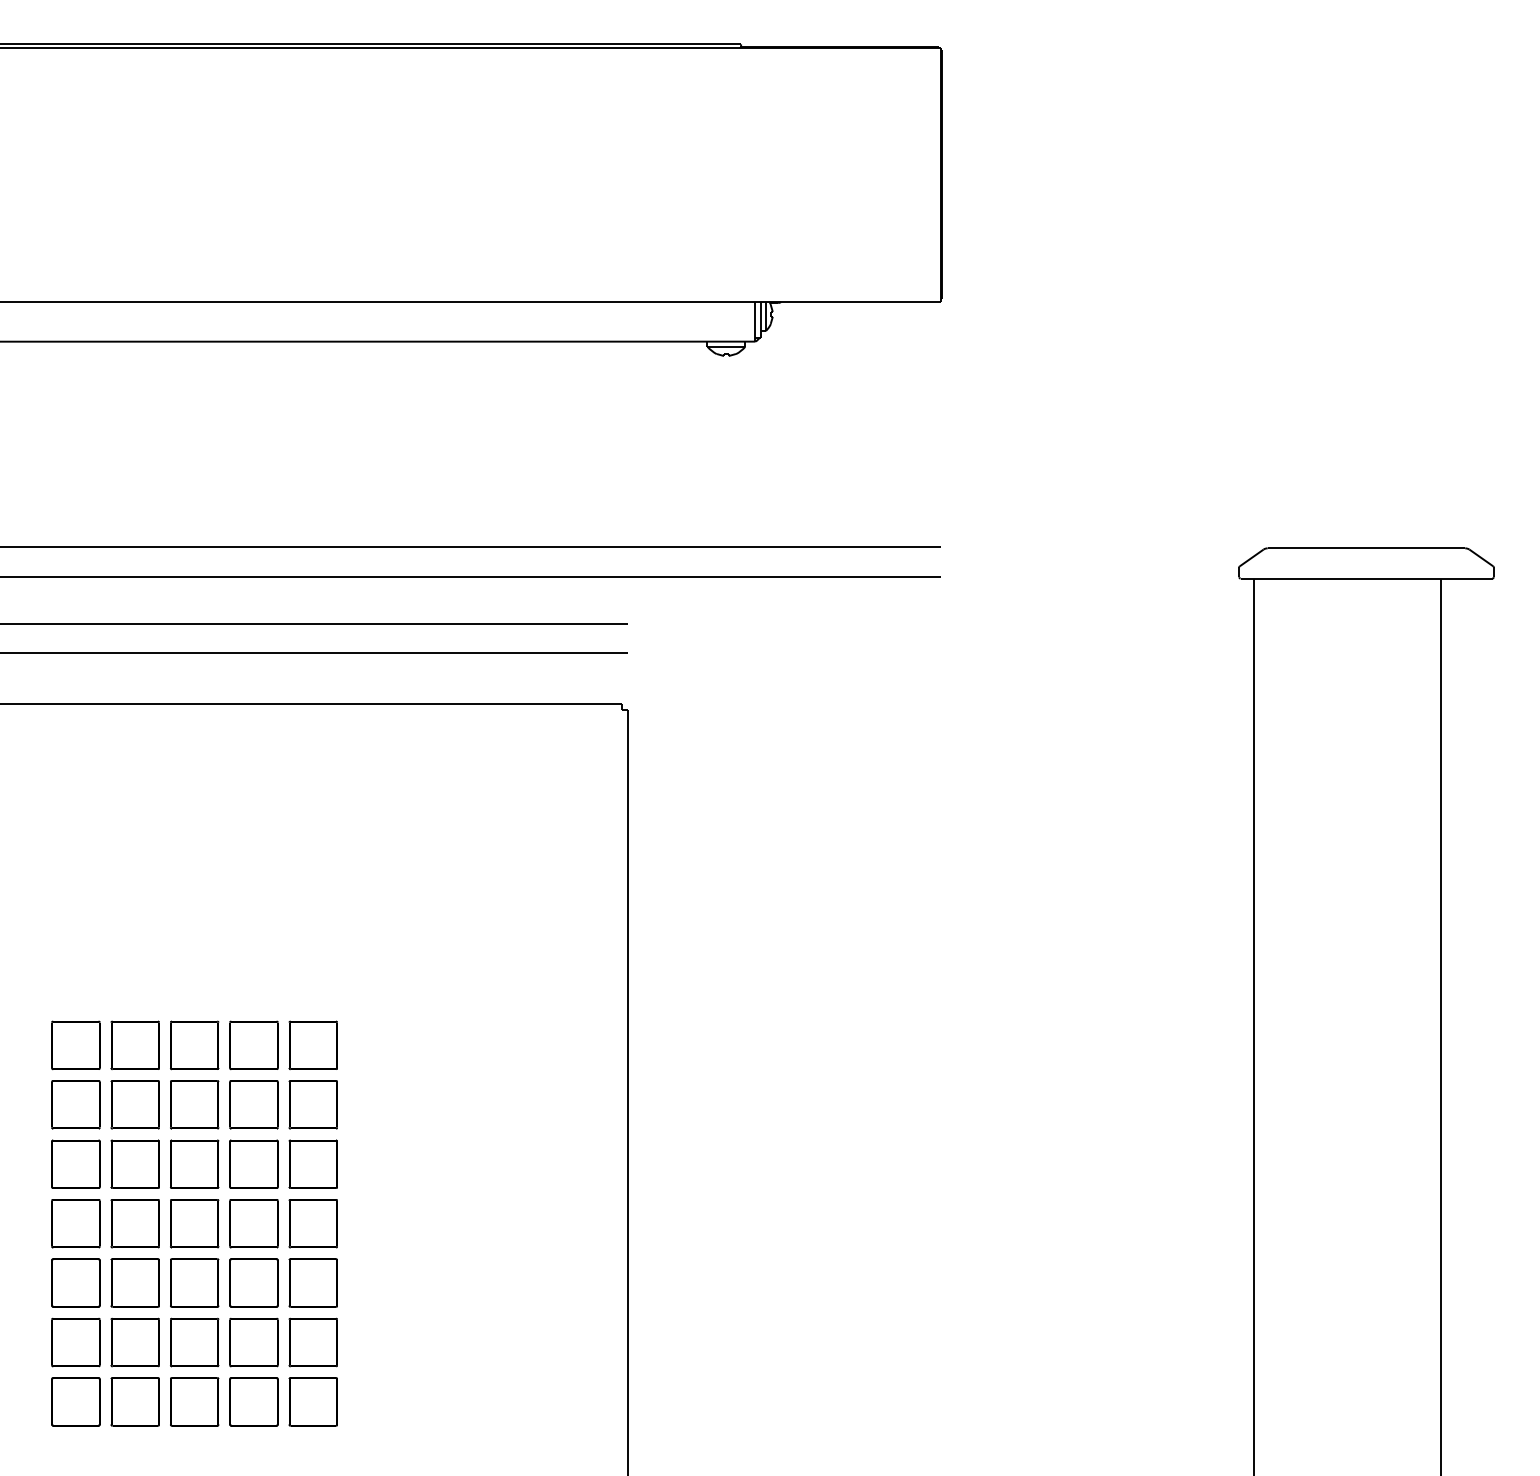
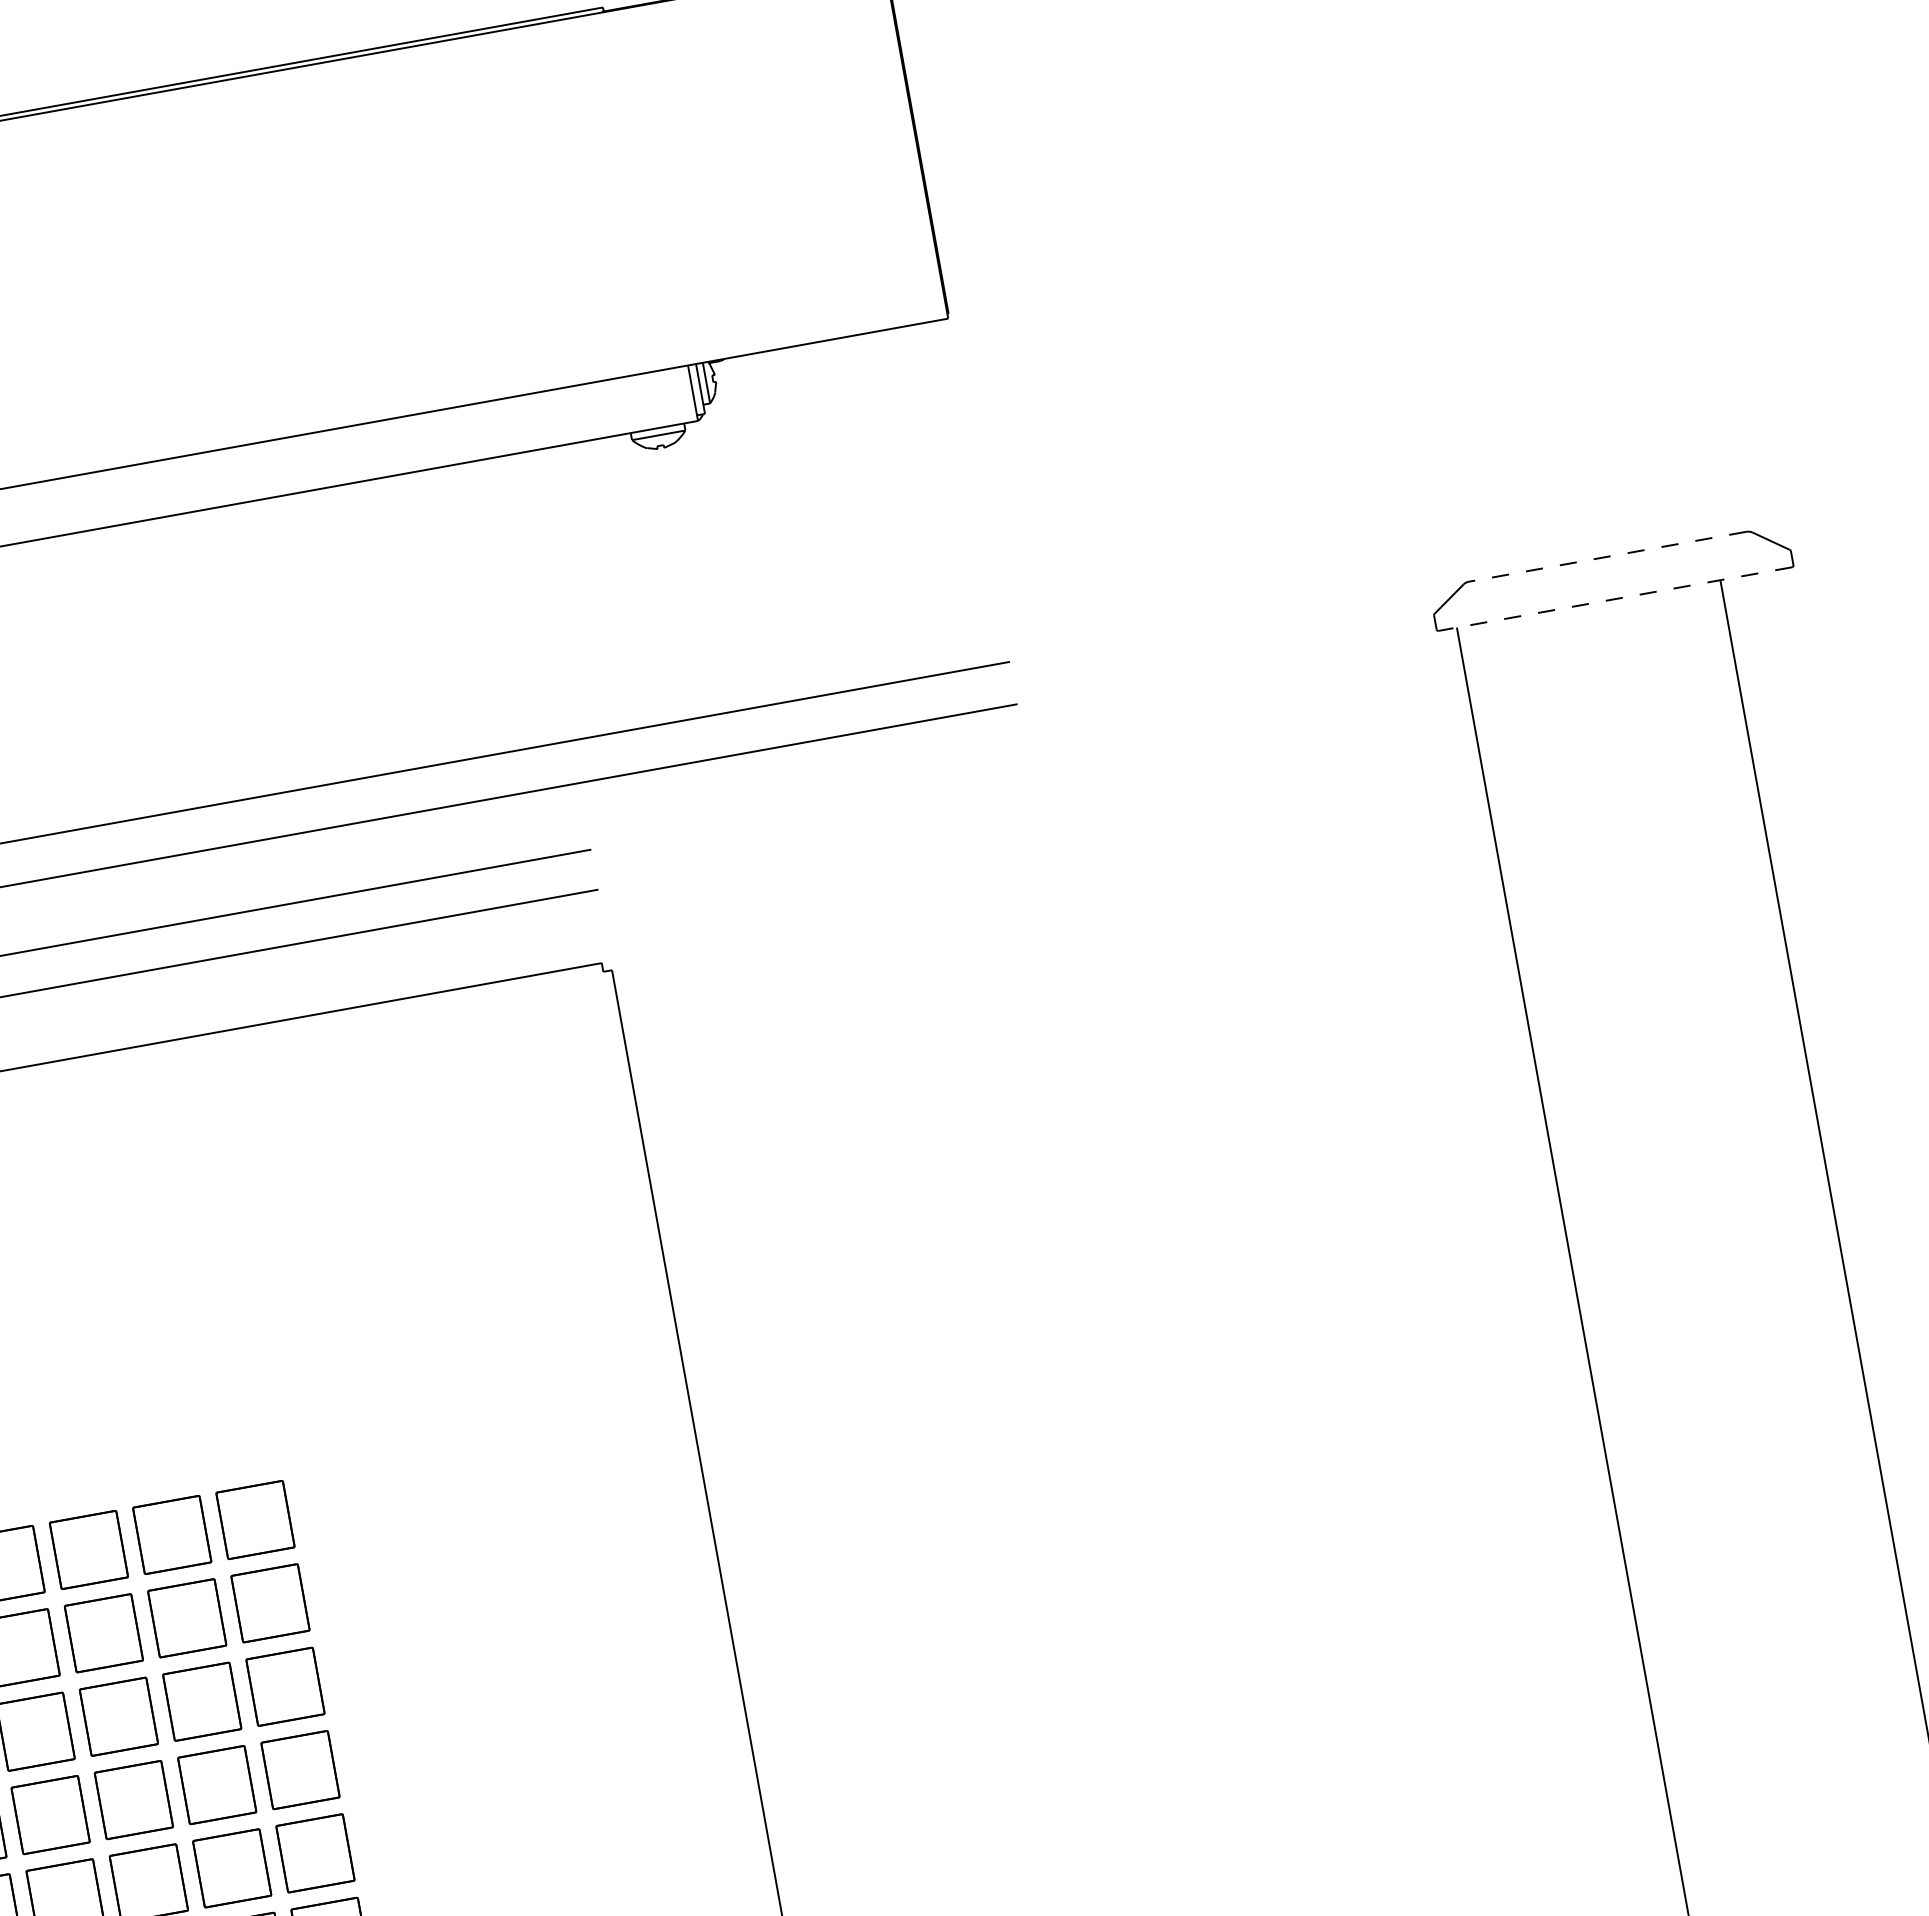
line: (1366, 548) -> (1607, 556), solid -> dashed
line: (1366, 578) -> (1615, 599), solid -> dashed

